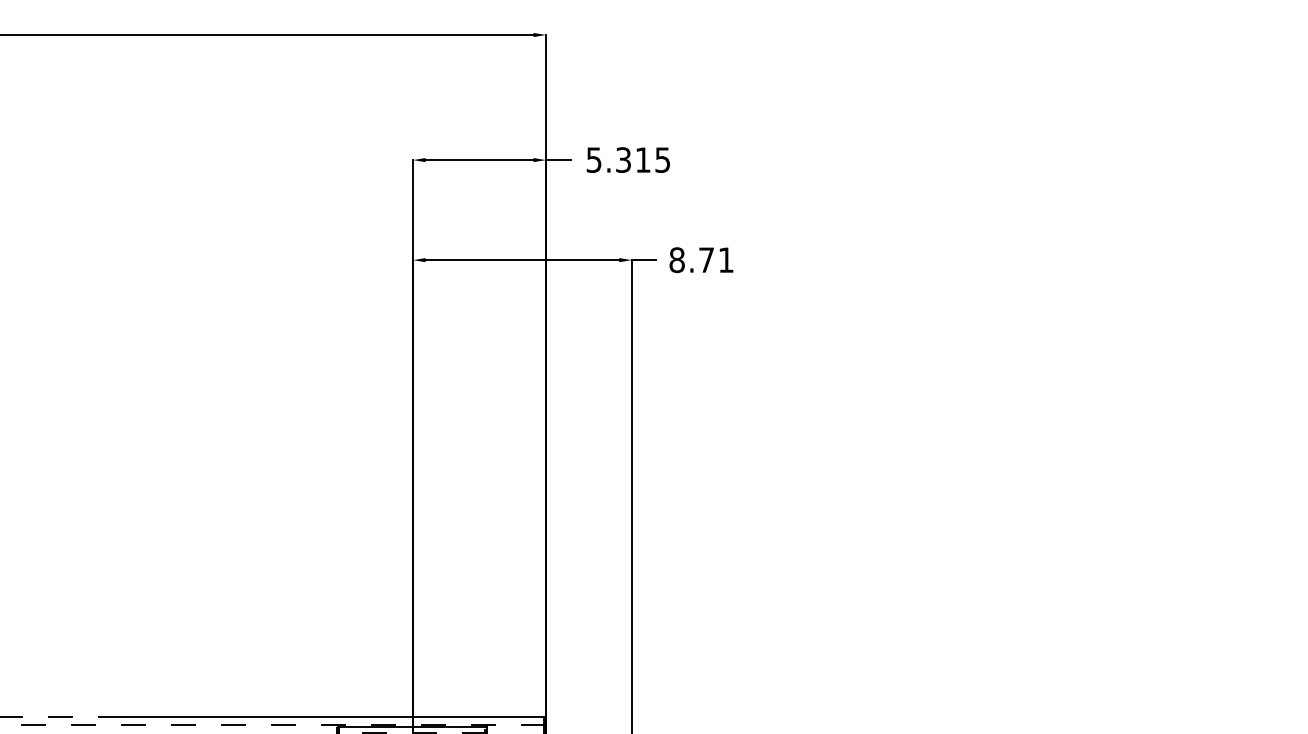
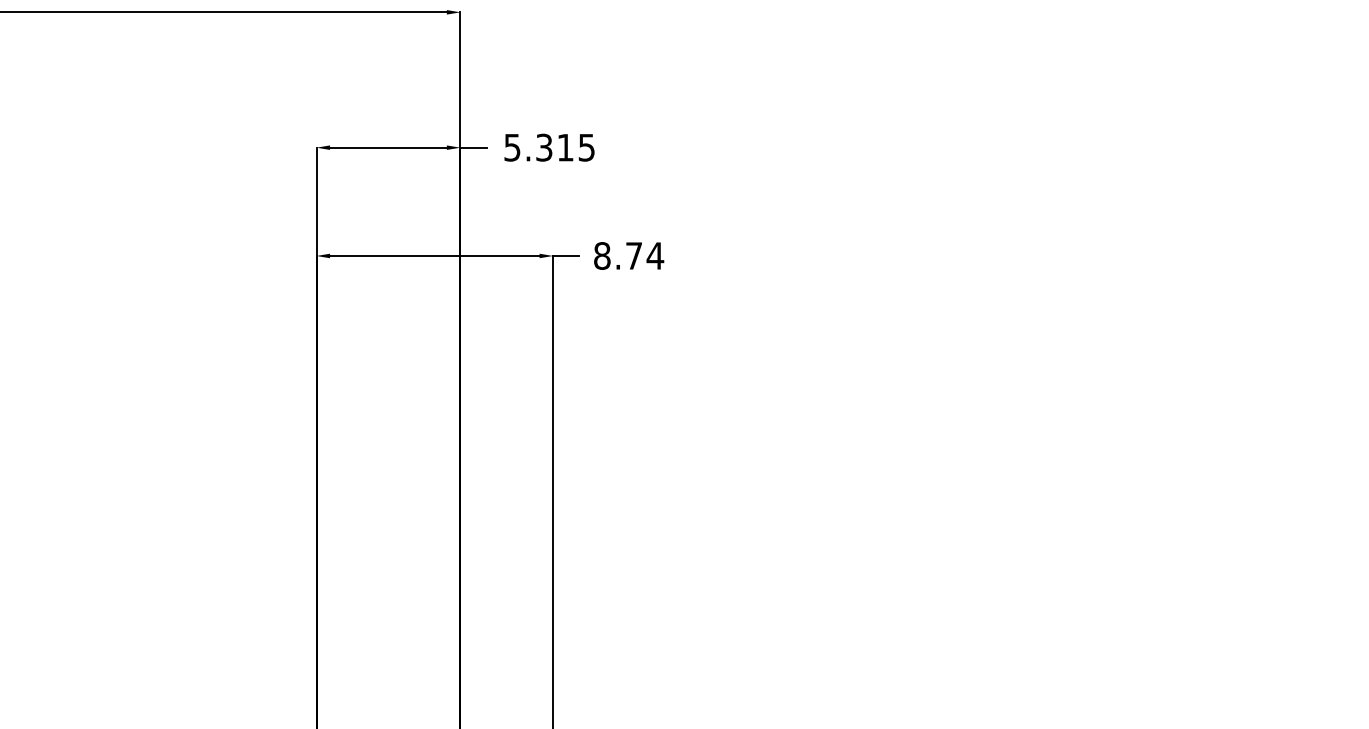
text: (726, 259) -> (655, 255), 8.71 -> 8.74

